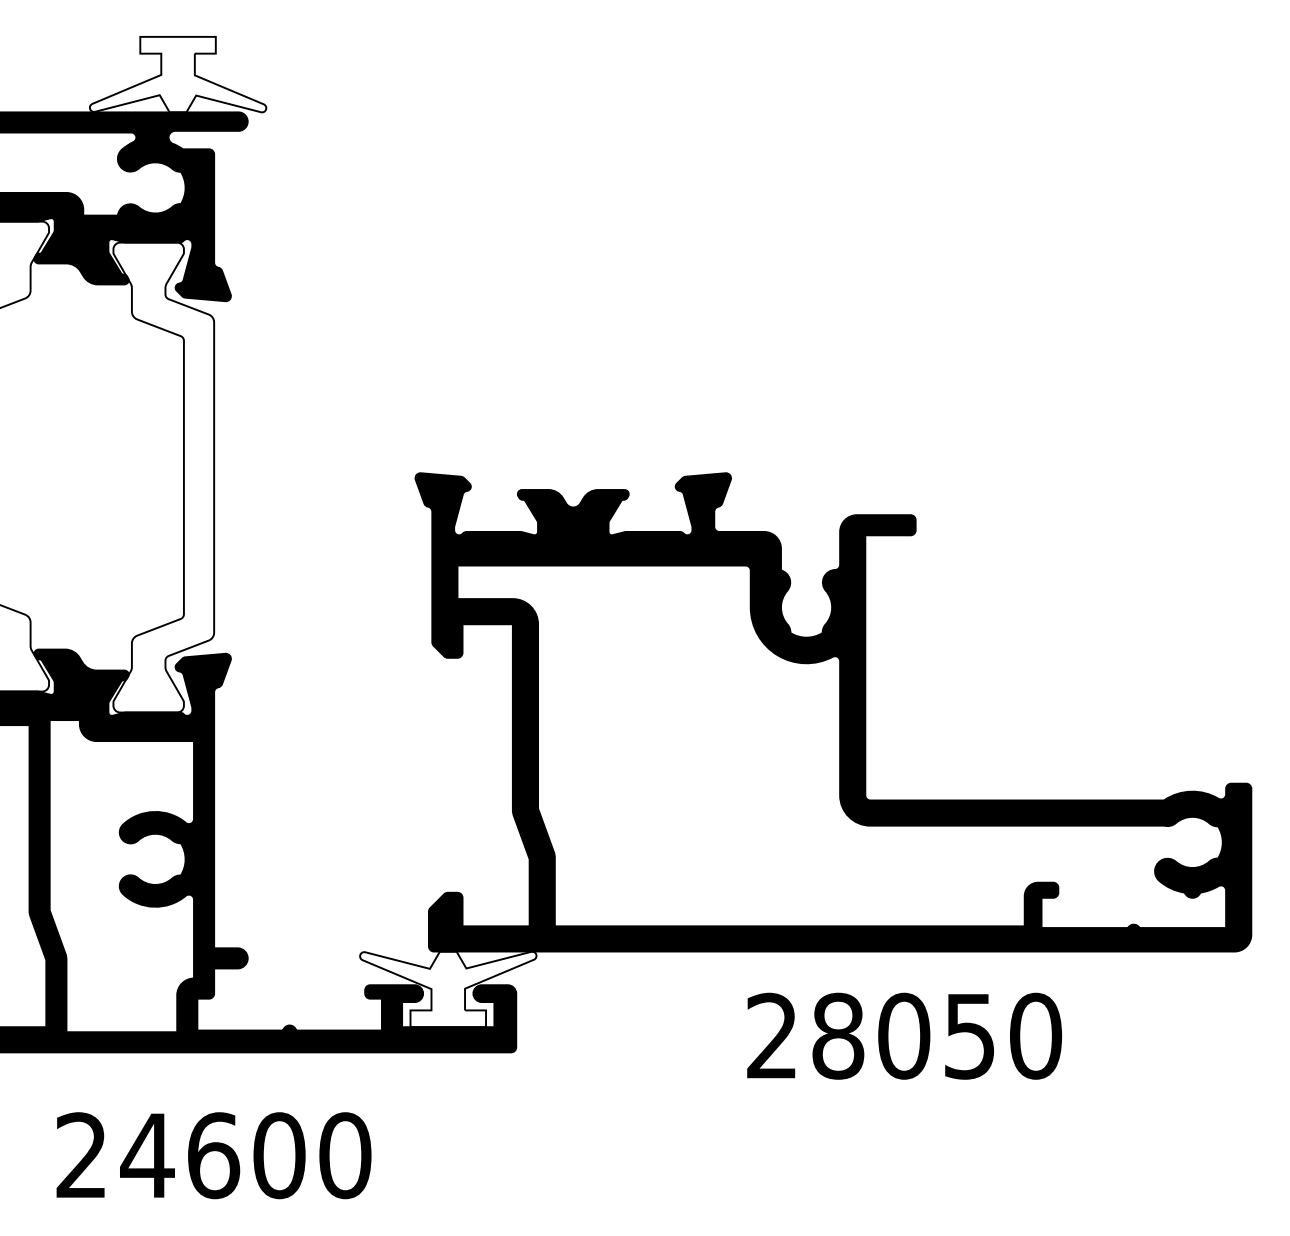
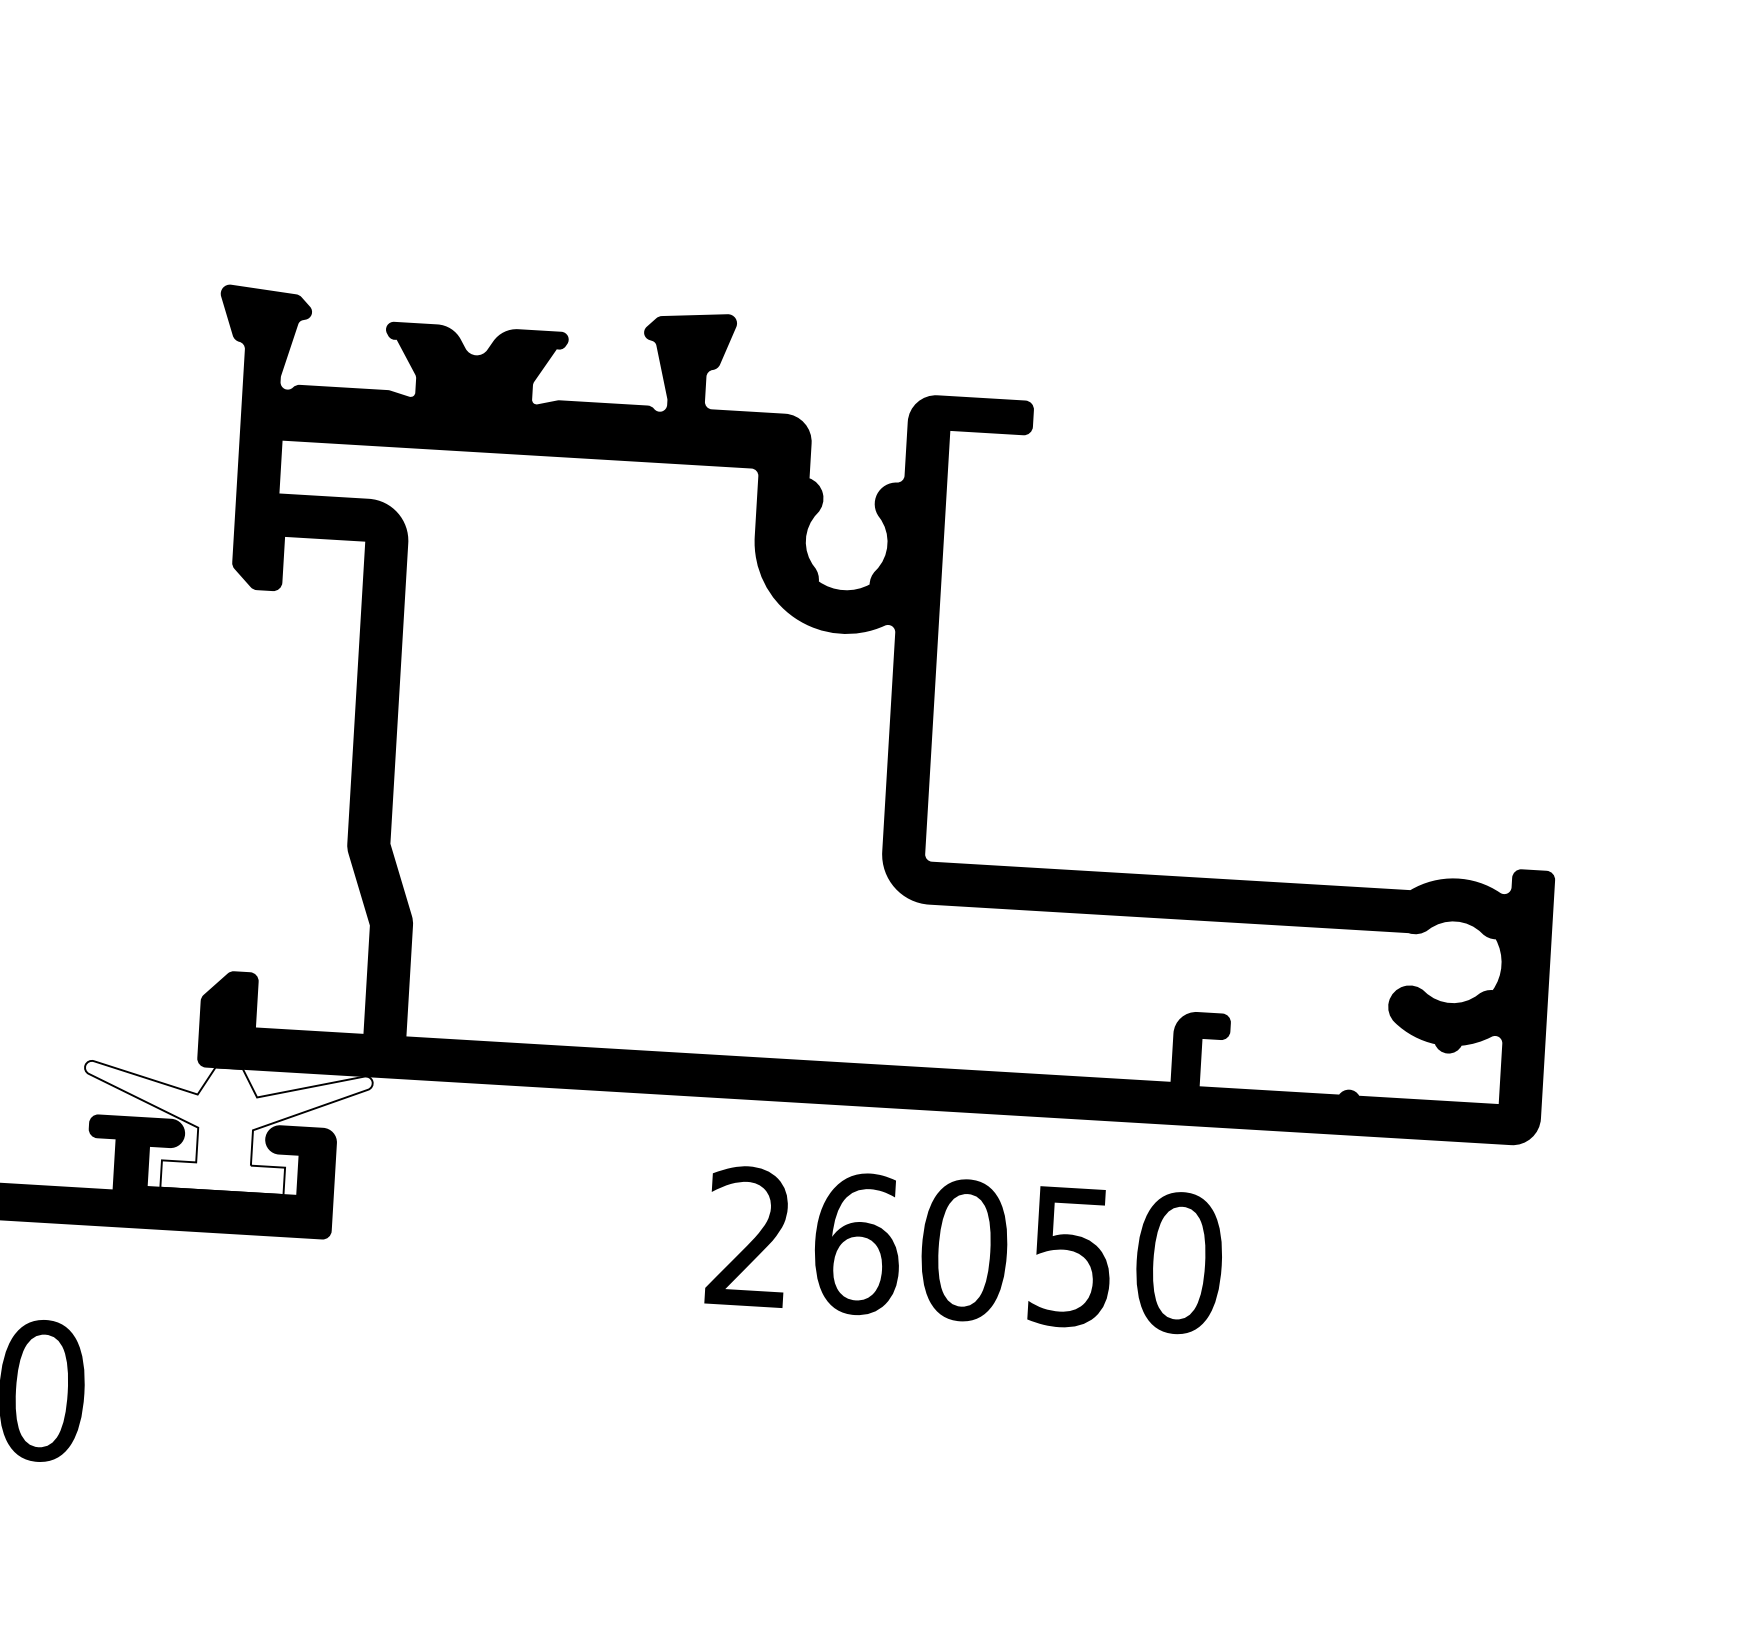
text: (838, 1035) -> (857, 1242), 28050 -> 26050

